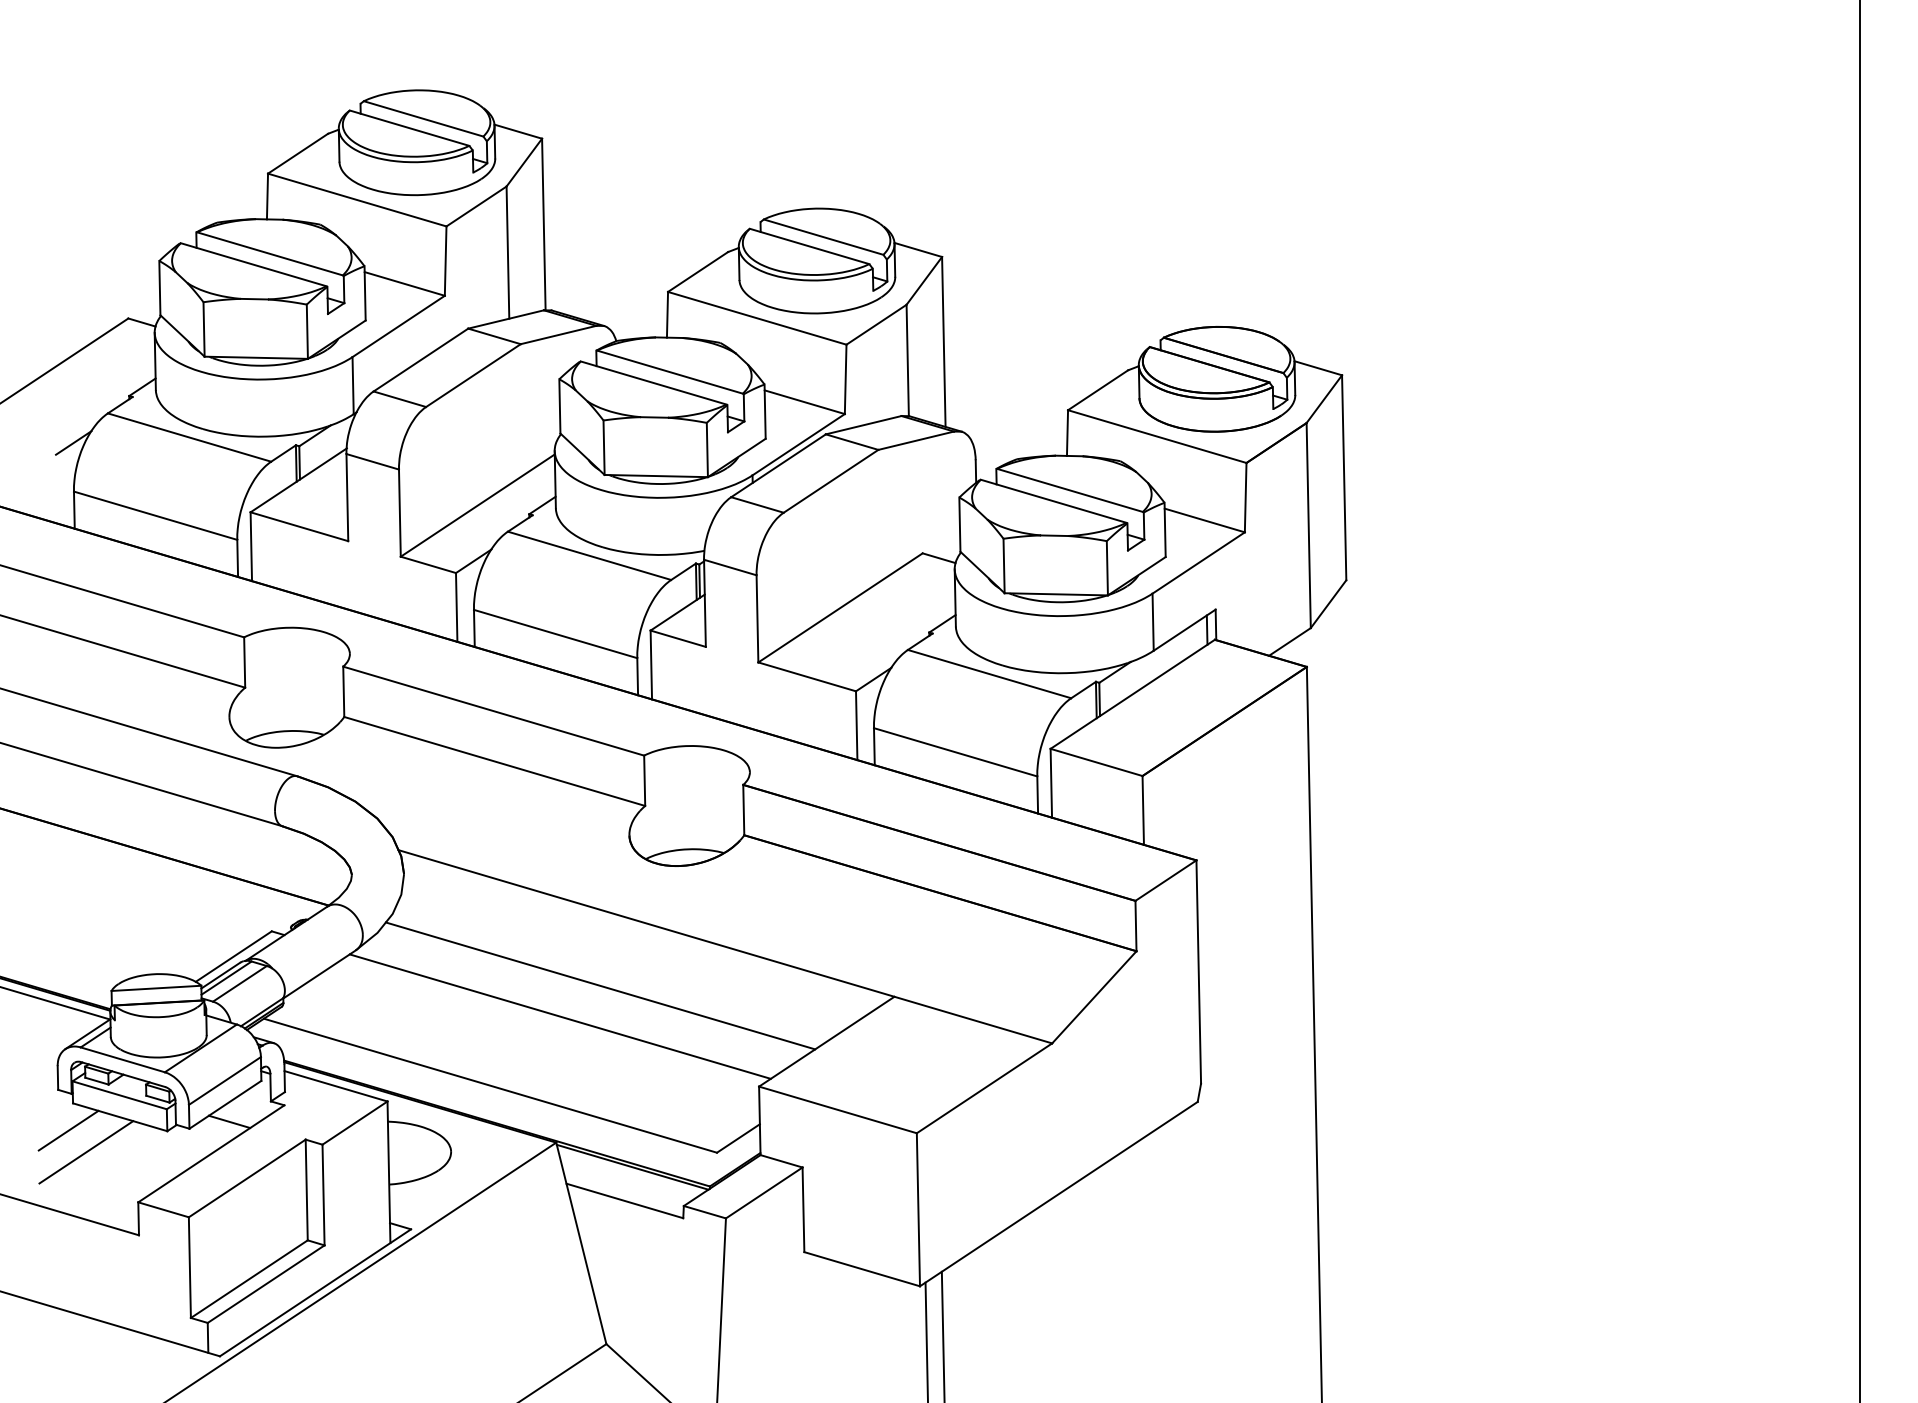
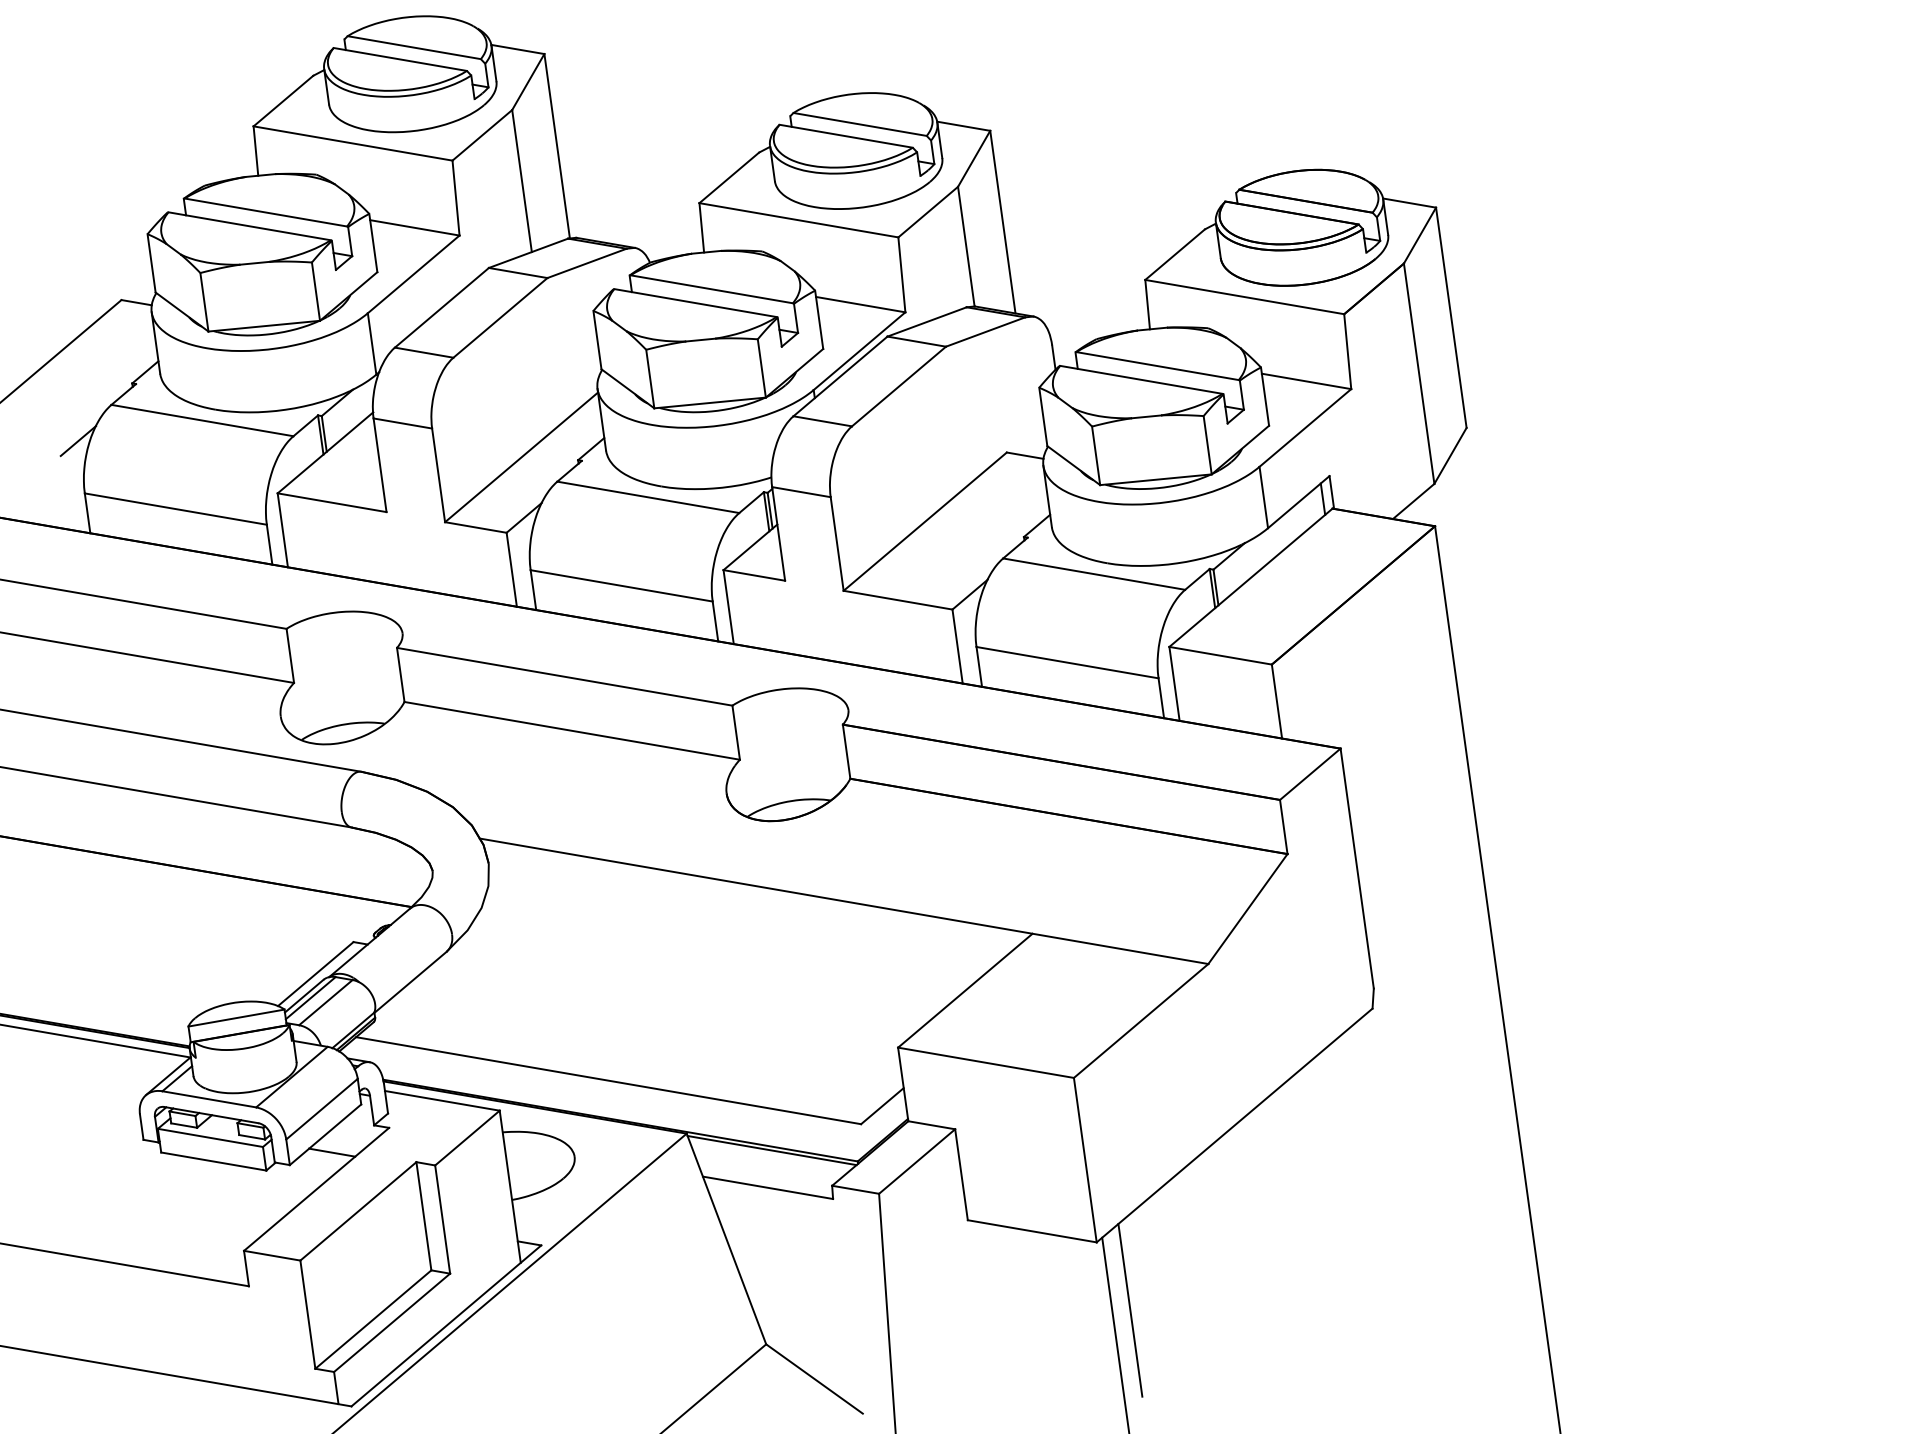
line: (600, 985) -> (714, 958), removed
line: (559, 1016) -> (674, 997), removed
line: (68, 1130) -> (159, 1182), removed
line: (86, 1152) -> (181, 1203), removed

